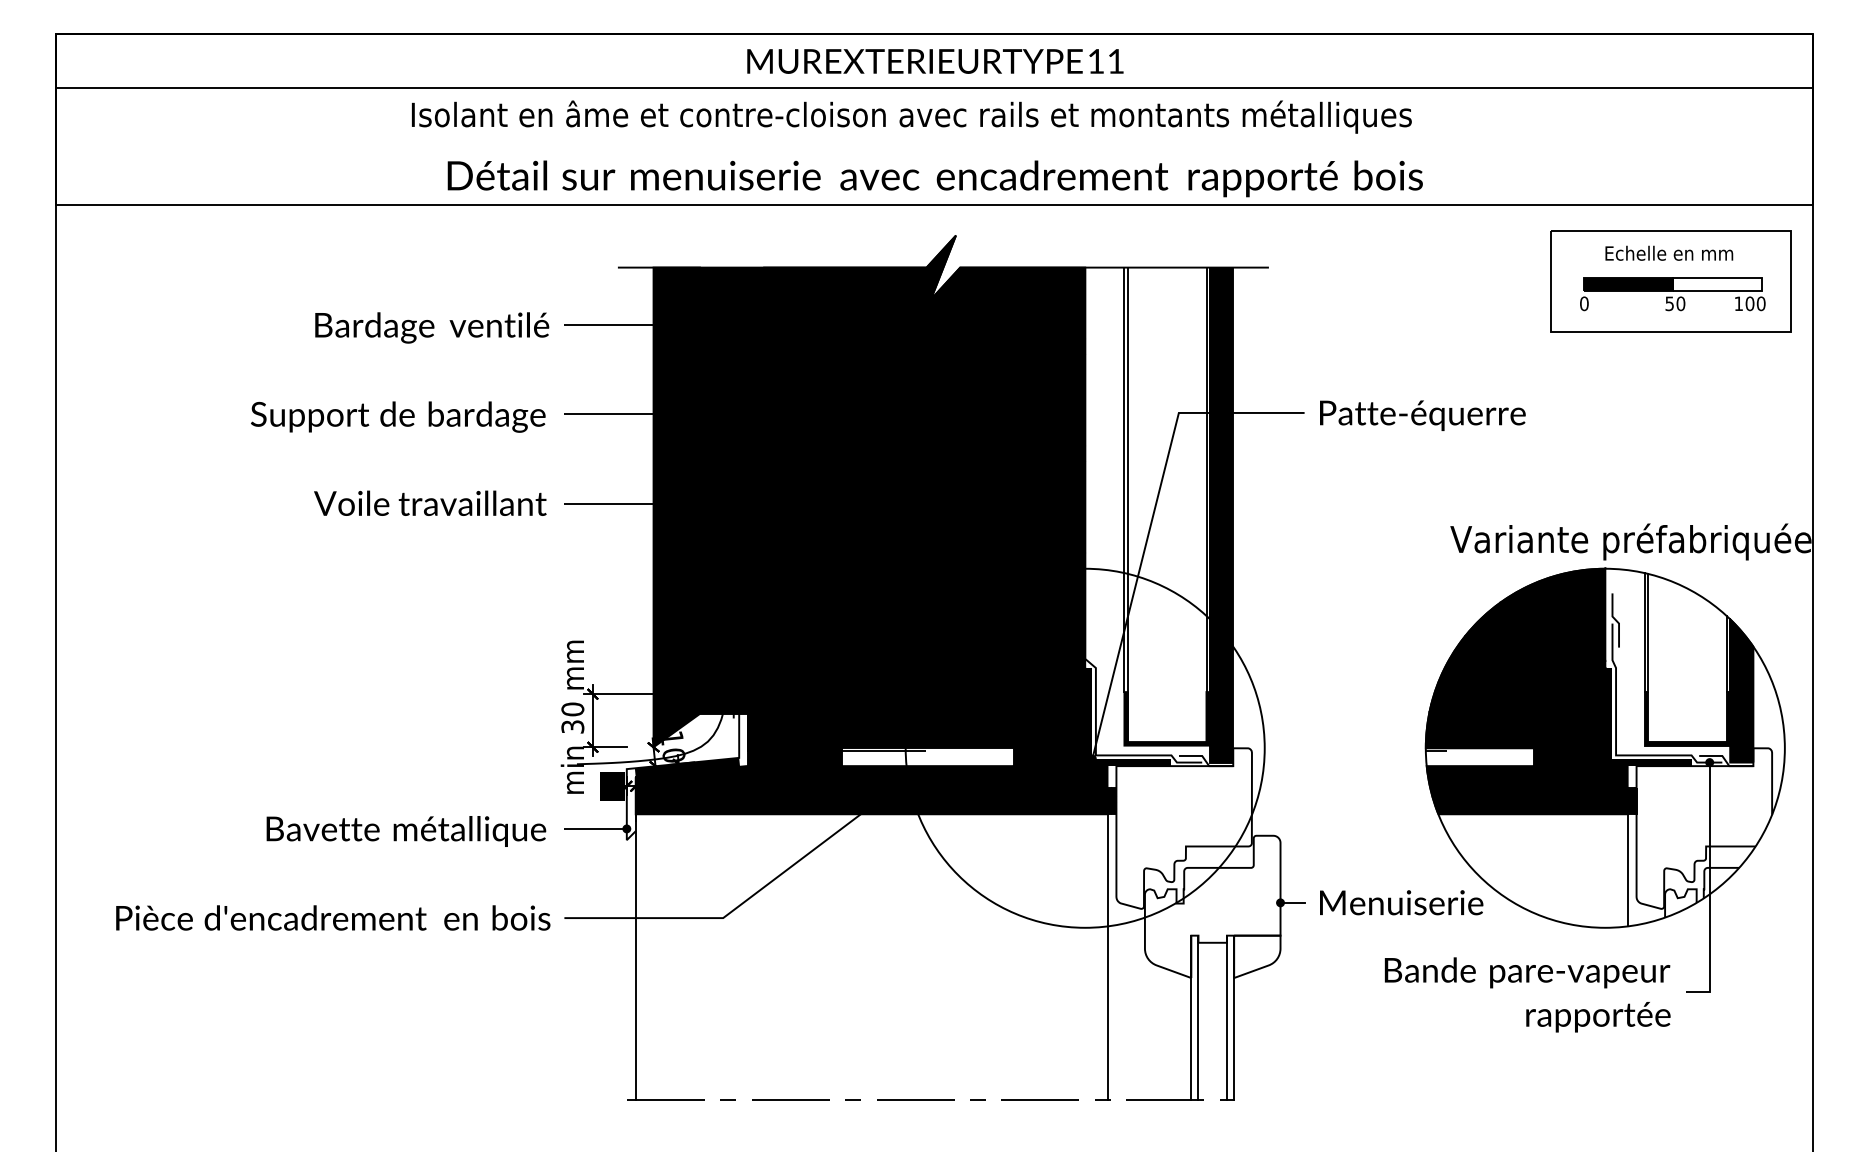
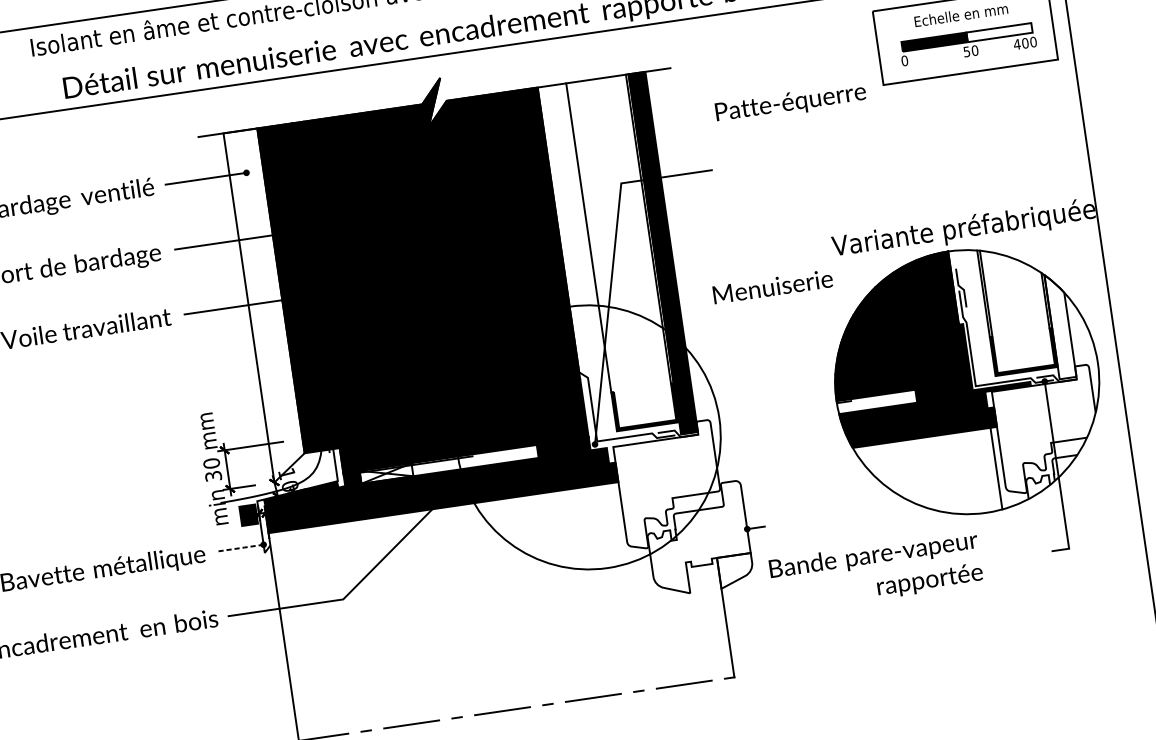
text: (1738, 303) -> (1016, 44), 100 -> 400
text: (1422, 415) -> (790, 103), moved
line: (1128, 479) -> (591, 237), removed
fill: (676, 507) -> (265, 305), removed
fill: (1741, 690) -> (1060, 325), removed
fill: (1128, 717) -> (616, 410), removed
fill: (805, 757) -> (386, 473), removed
line: (596, 828) -> (241, 547), solid -> dashed
text: (1401, 902) -> (772, 286), moved
line: (1107, 956) -> (627, 586), removed
text: (1527, 994) -> (876, 571), moved
line: (1191, 1017) -> (694, 622), removed
line: (1198, 1017) -> (699, 621), removed
line: (1227, 1017) -> (720, 618), removed

